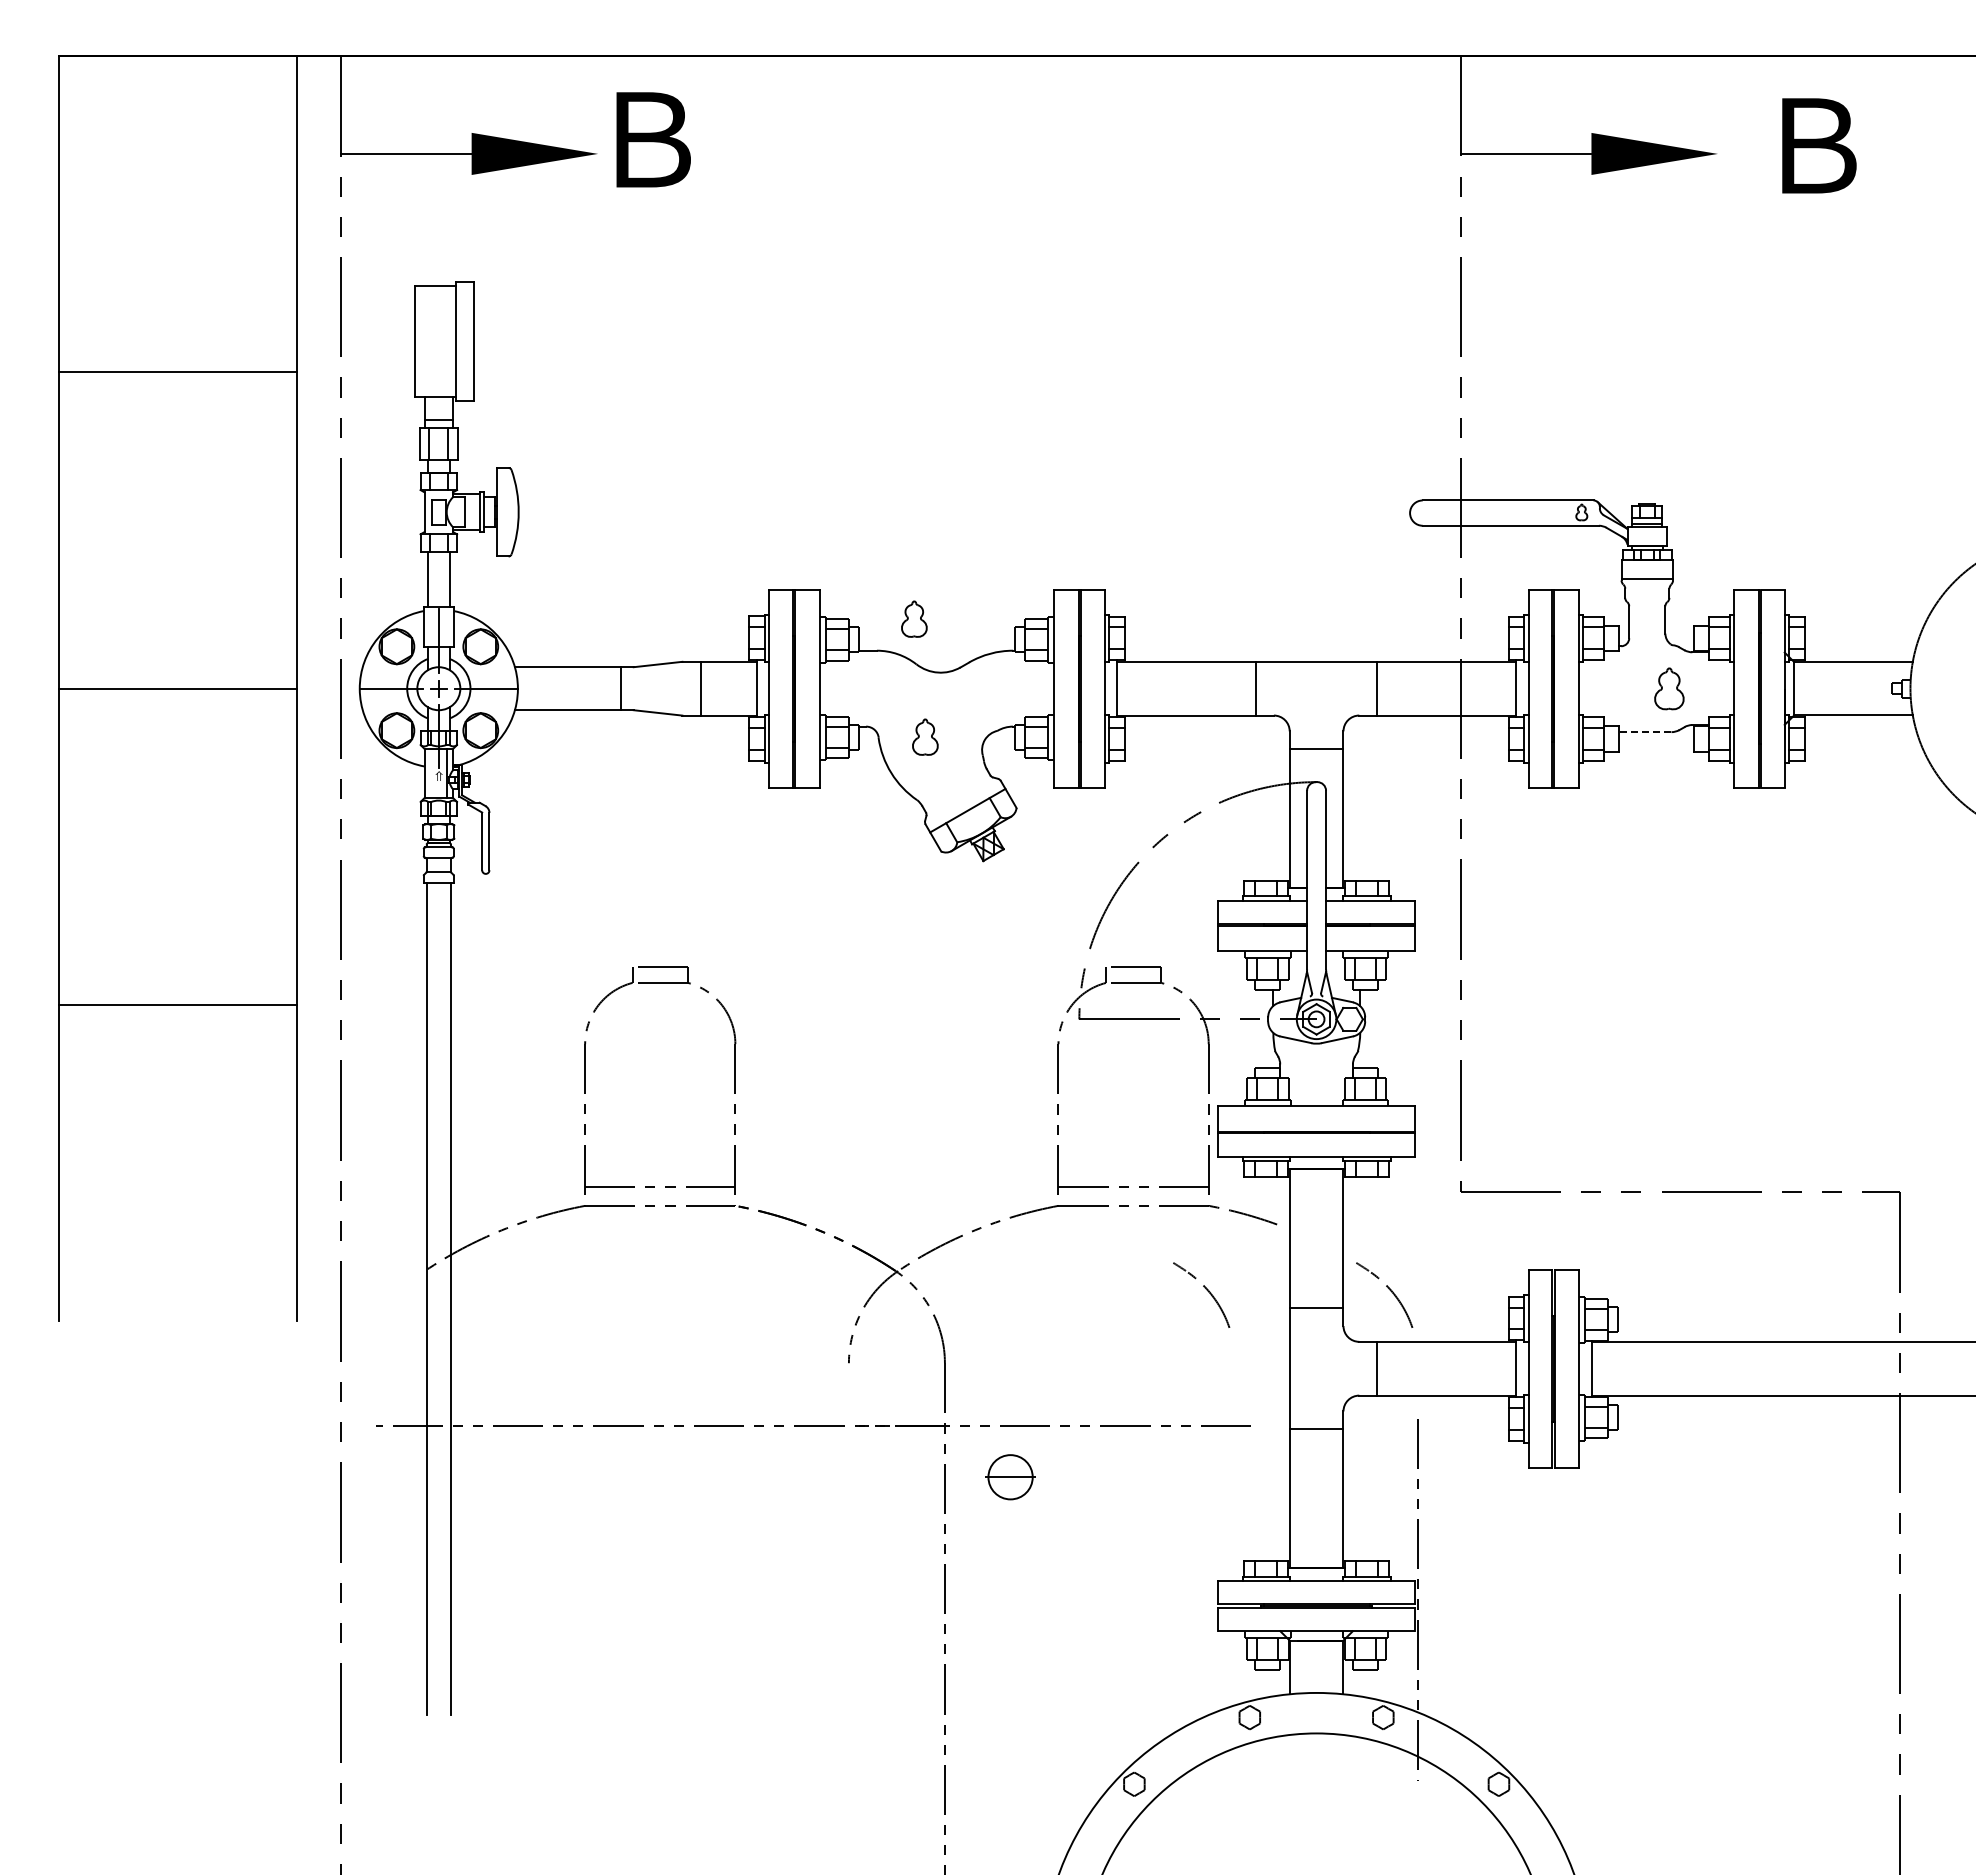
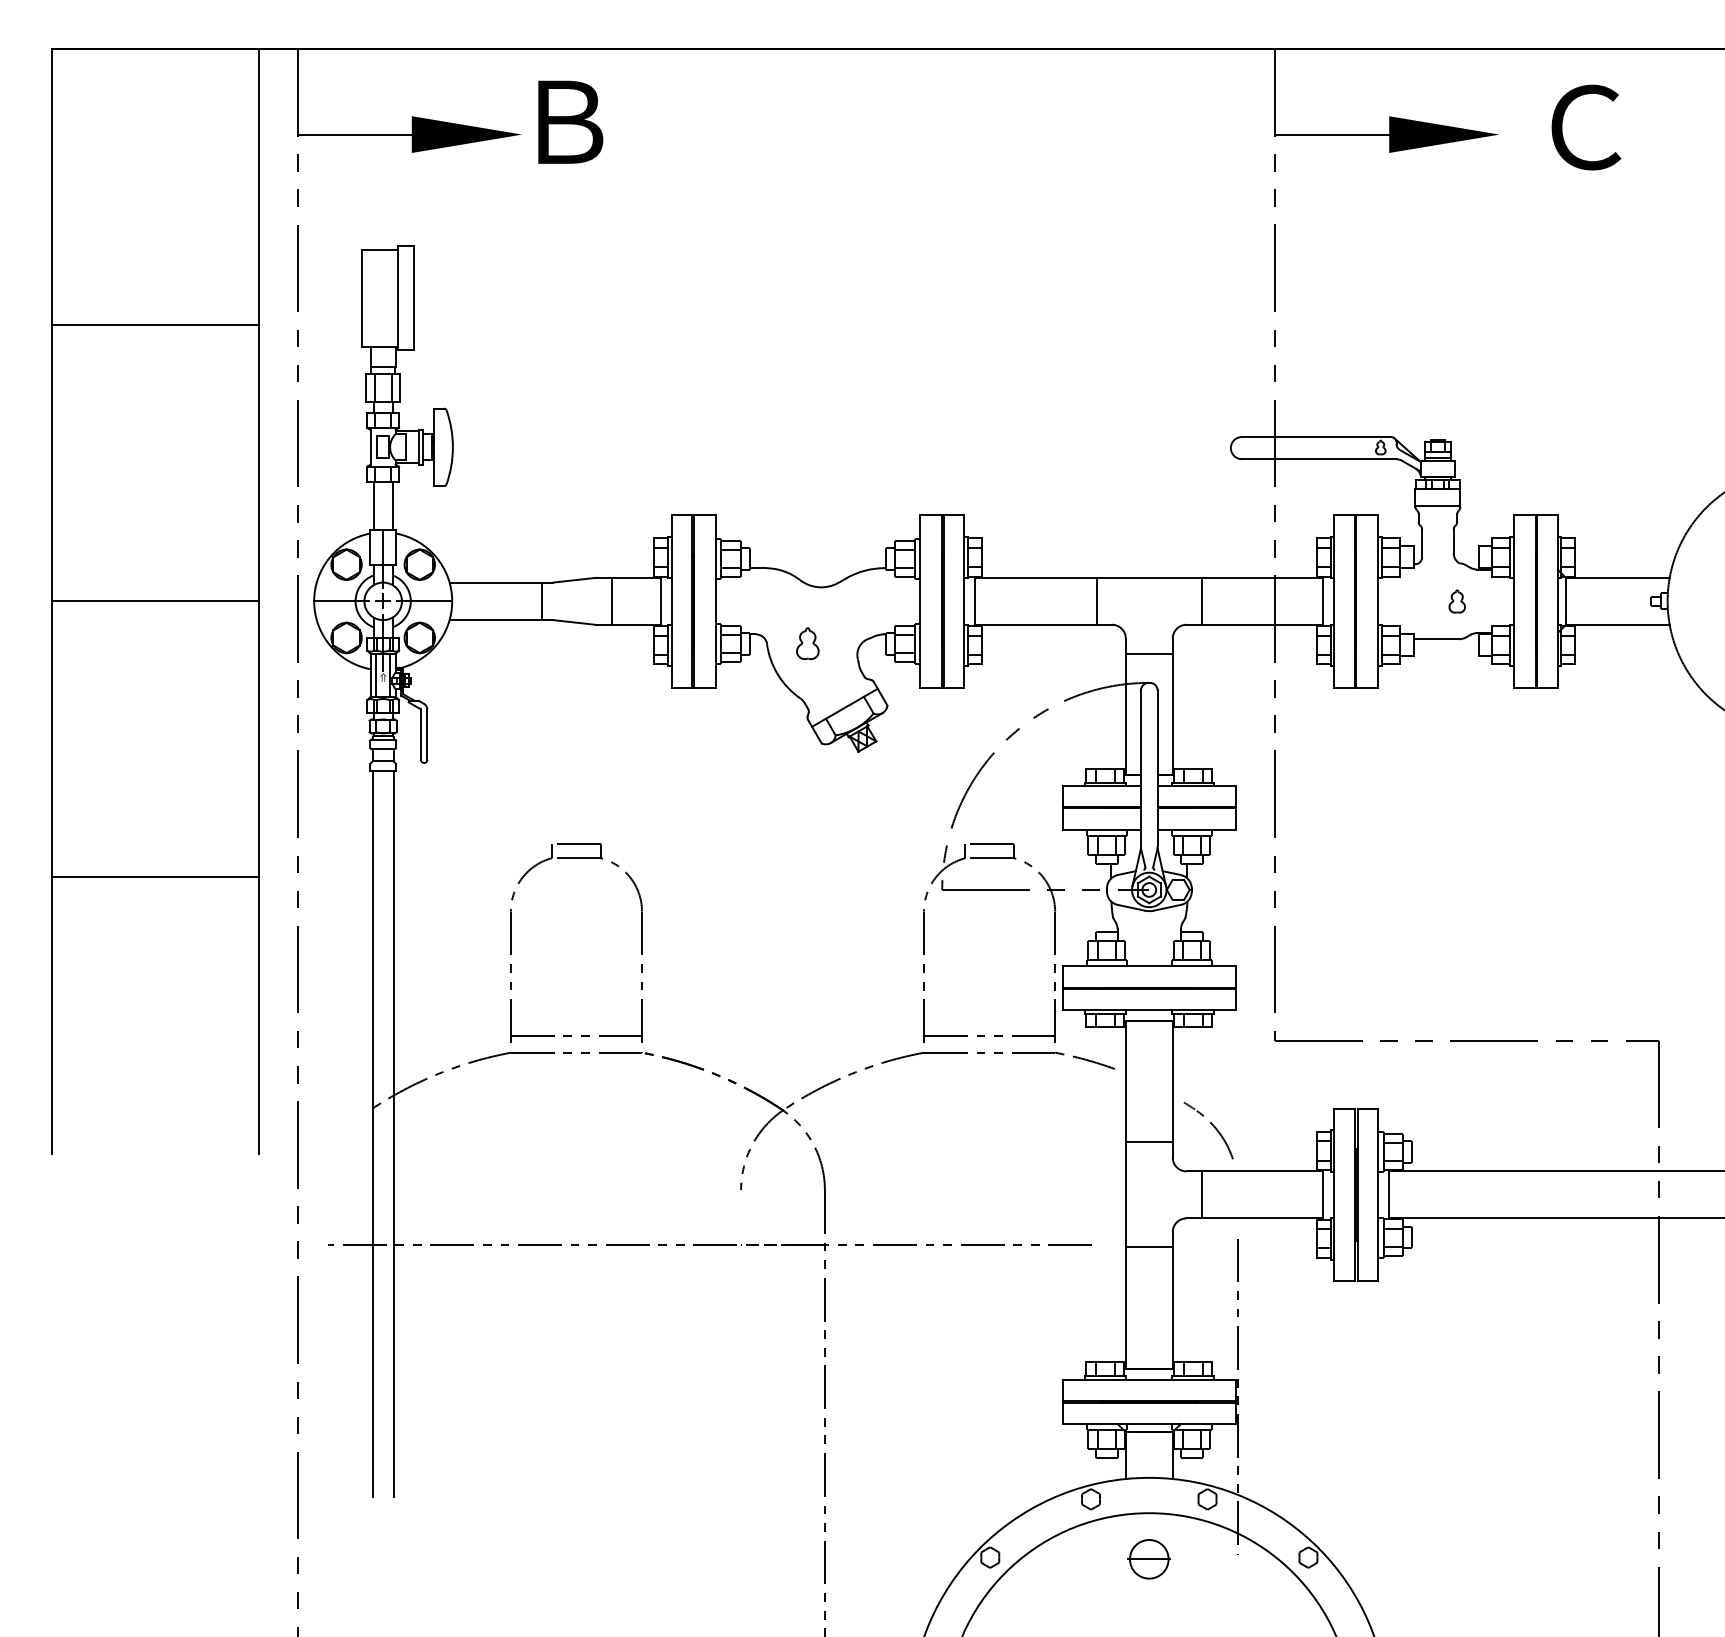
text: (1817, 145) -> (1586, 127), Ｂ -> Ｃ
part: (914, 618) -> (798, 540), removed
part: (1669, 688) -> (1457, 601), size x0.62
line: (1644, 732) -> (1435, 639), dashed -> solid
line: (430, 773) -> (375, 675), added
part: (1205, 1289) -> (1052, 1125), removed
part: (1010, 1477) -> (1149, 1559), moved

